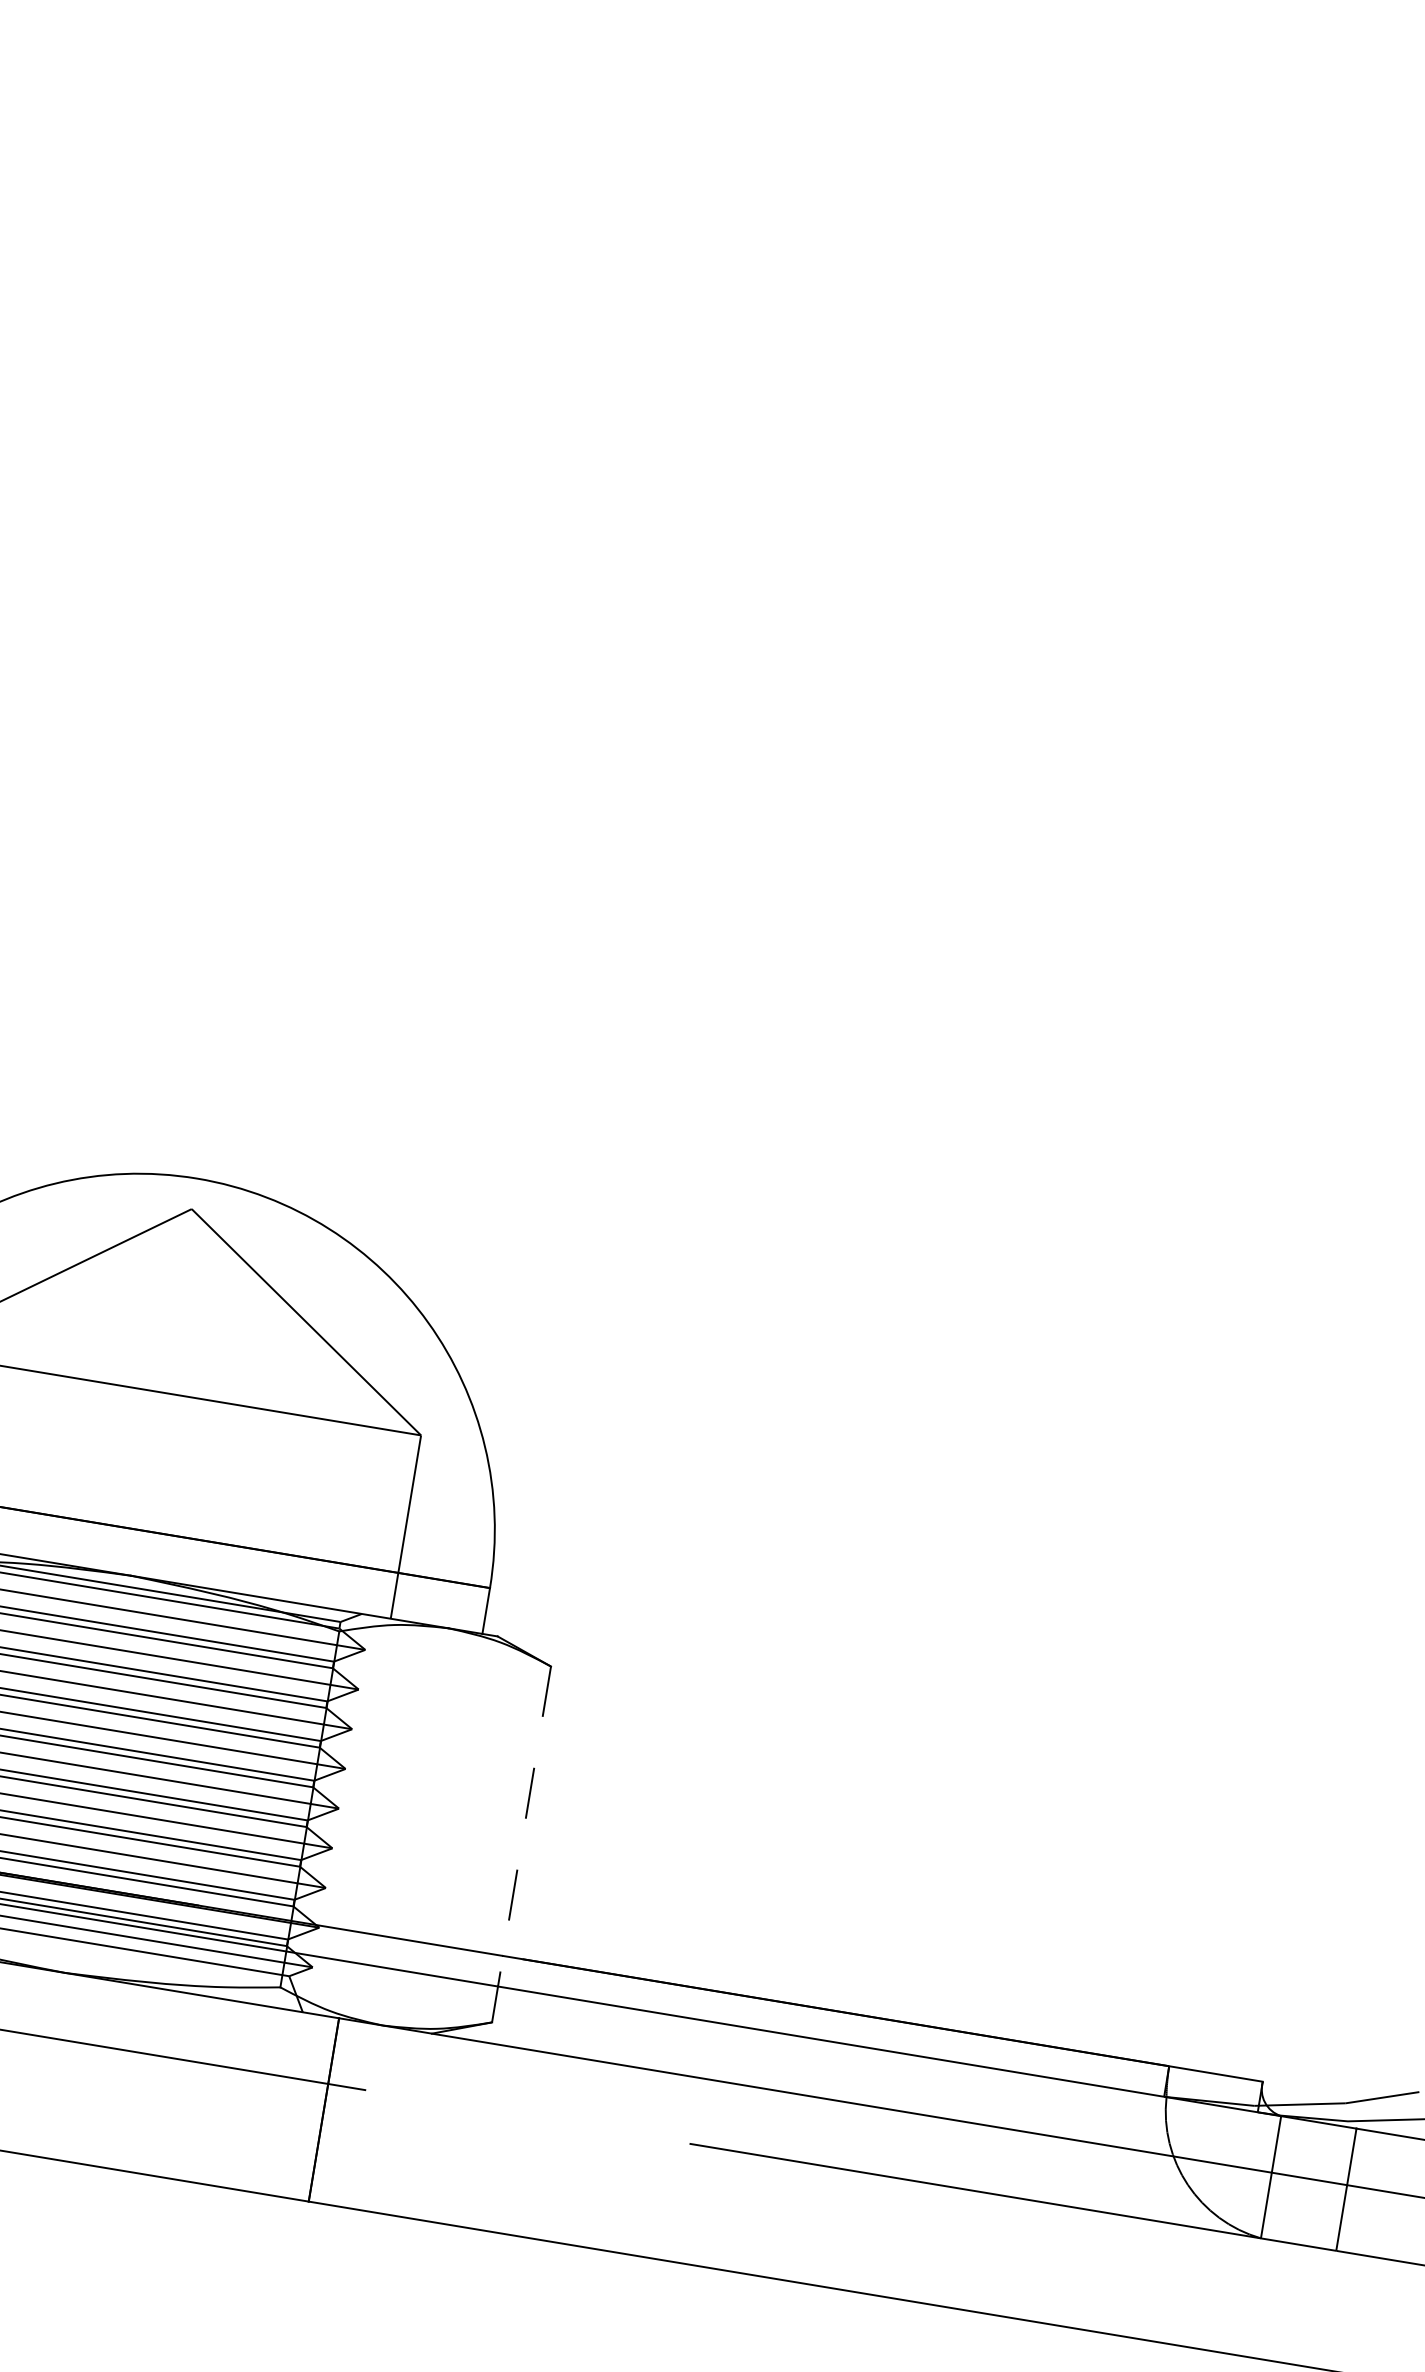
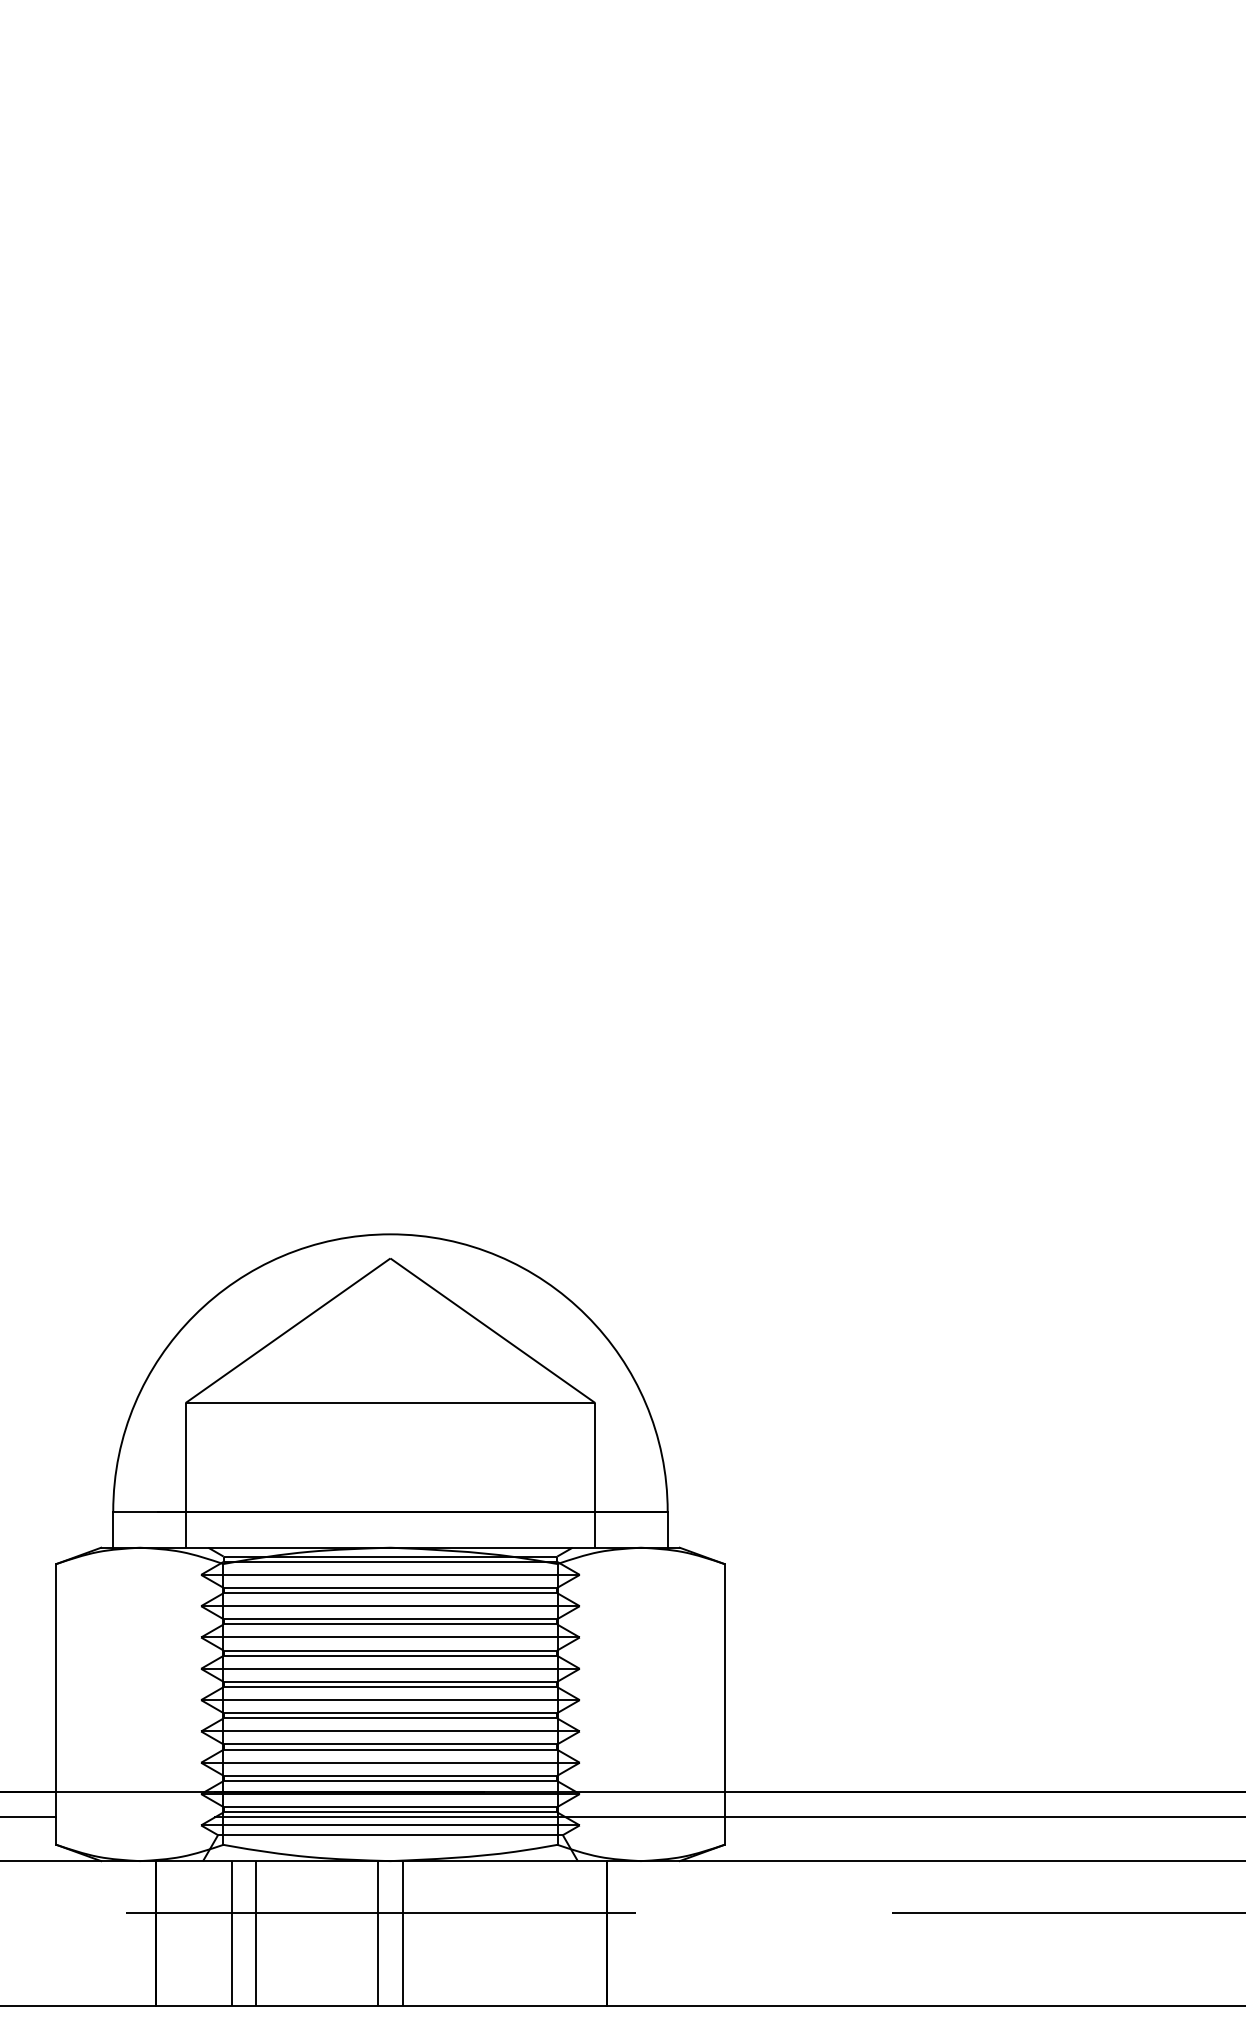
line: (521, 1843) -> (724, 1703), dashed -> solid
line: (34, 2062) -> (378, 1933), added
line: (65, 2067) -> (402, 1933), added

